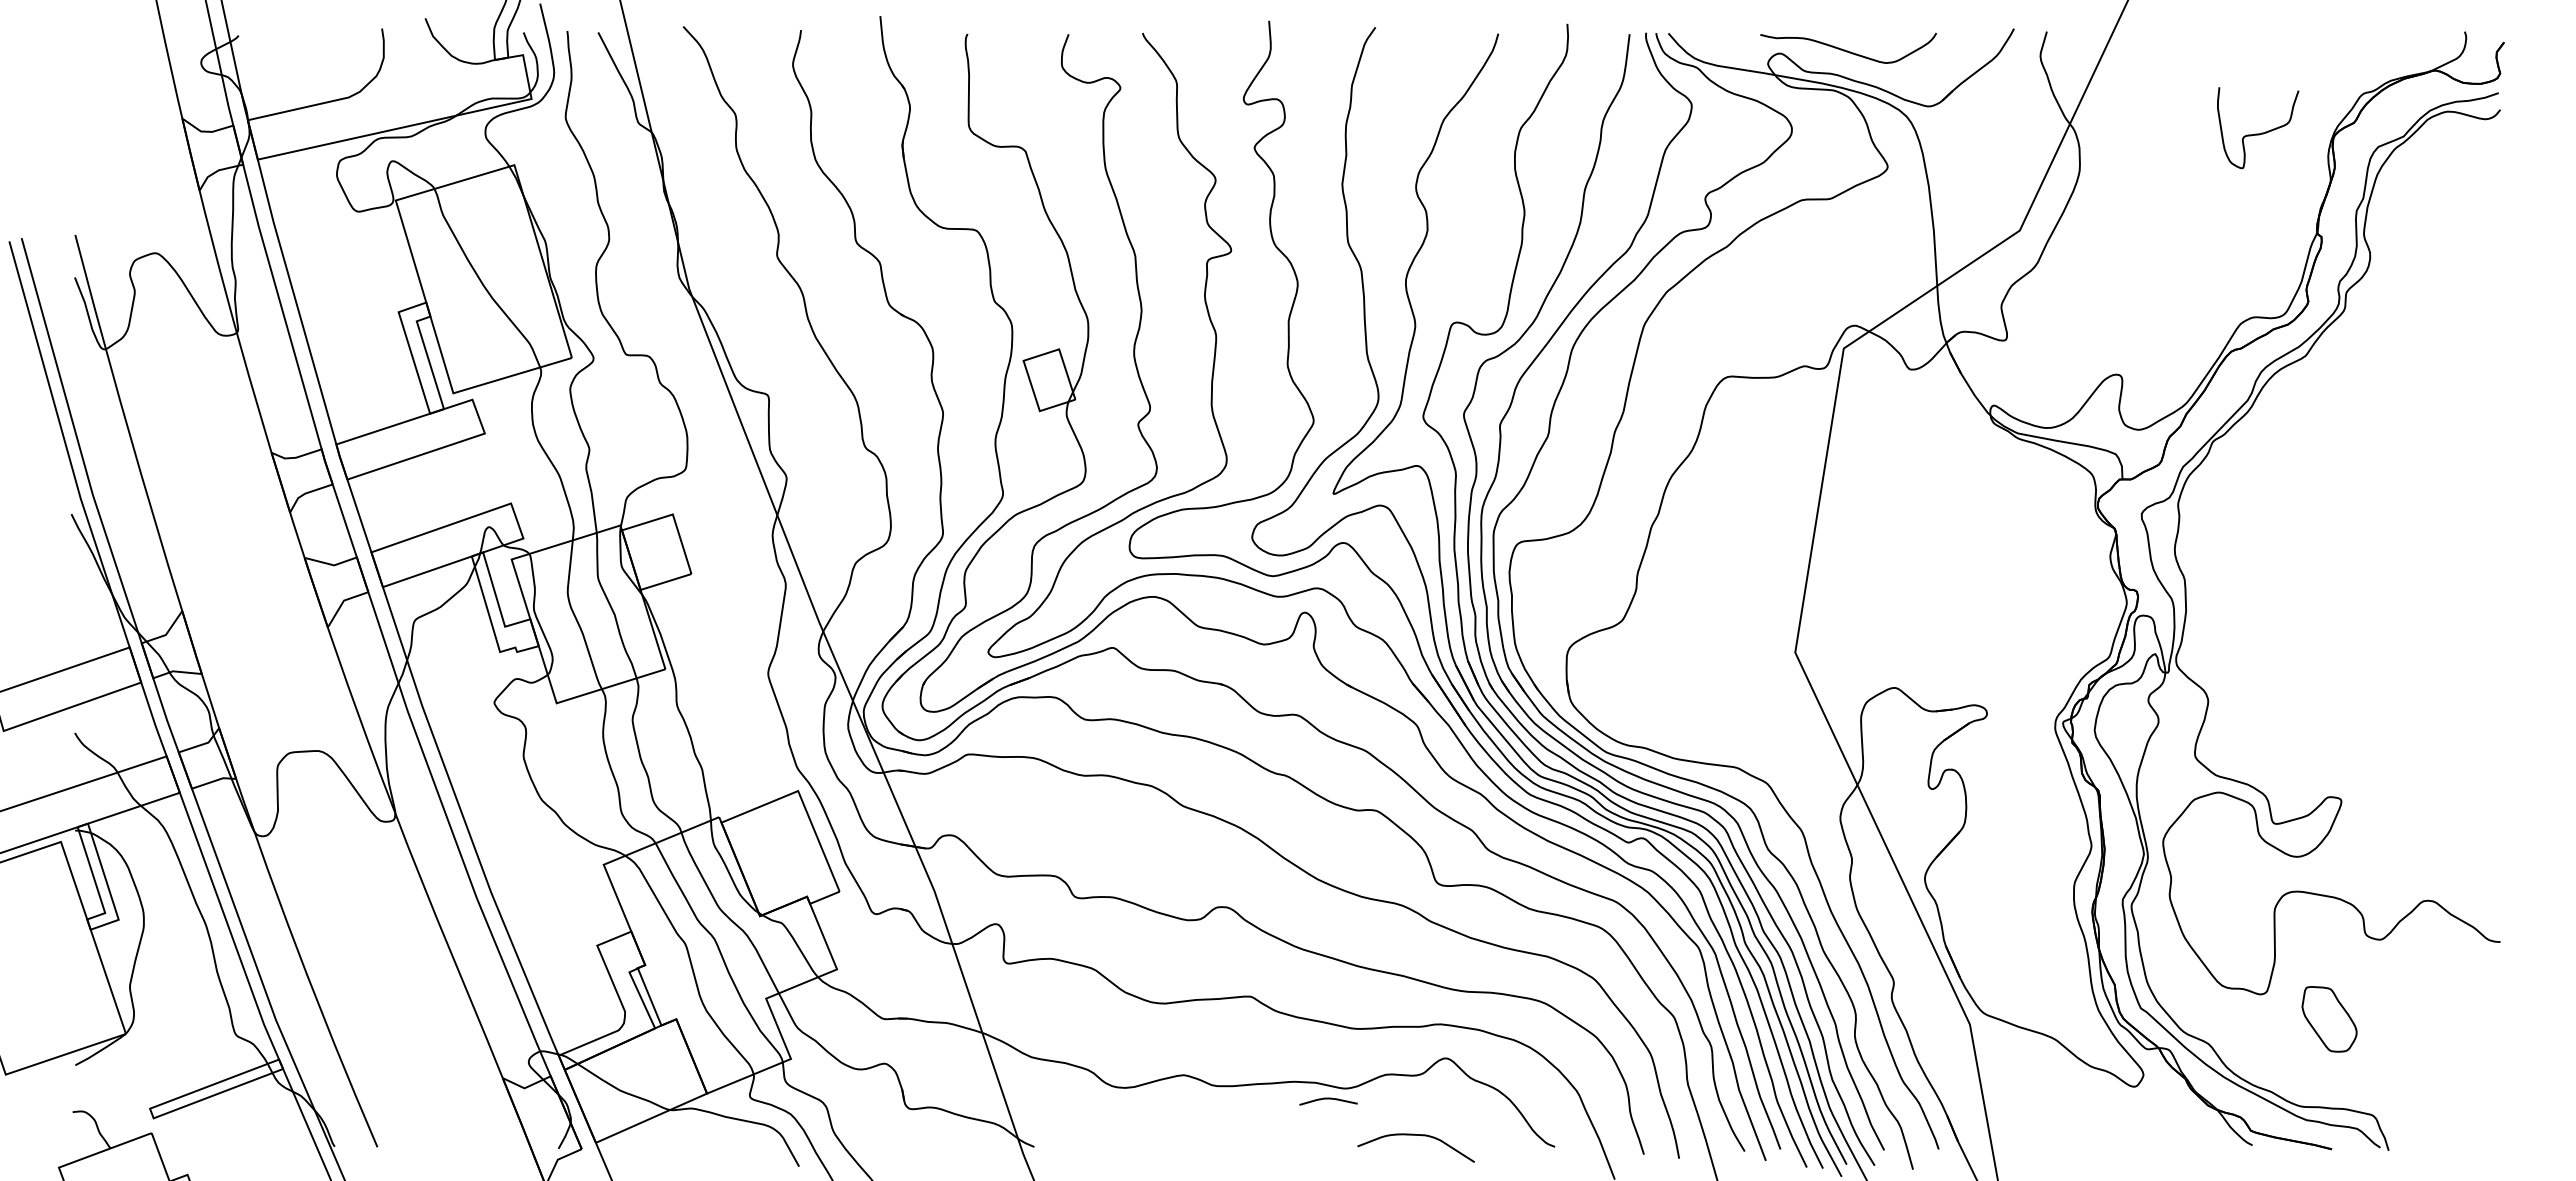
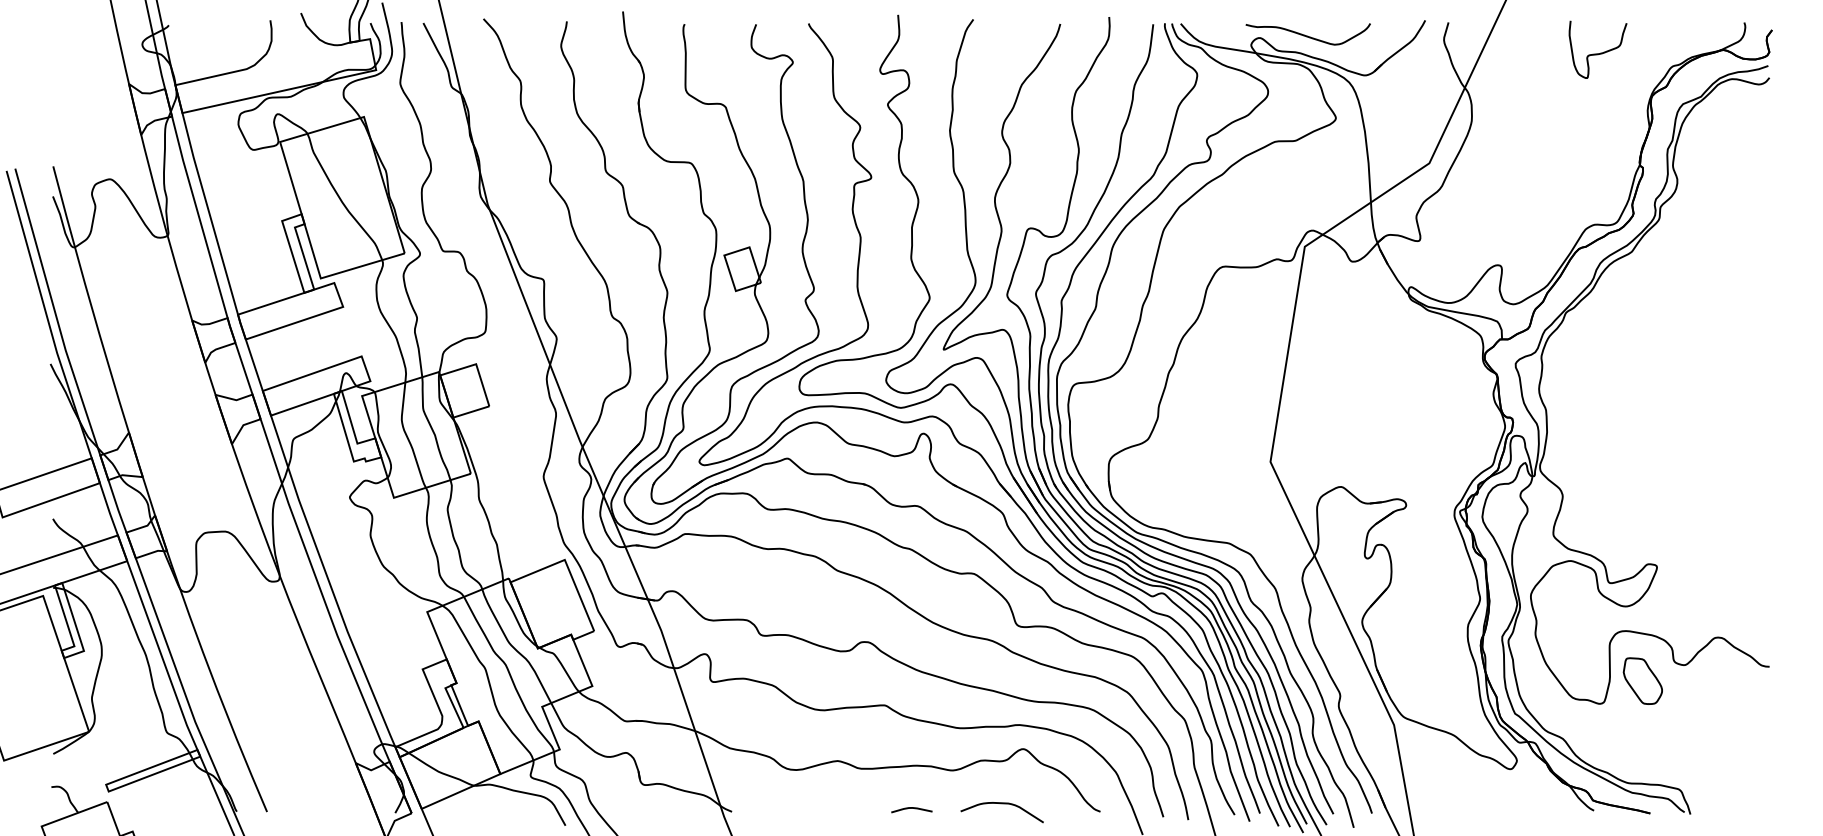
curve: (2261, 132) -> (1600, 52), moved
part: (2329, 1019) -> (1642, 681), moved
curve: (1328, 1099) -> (911, 808), moved

